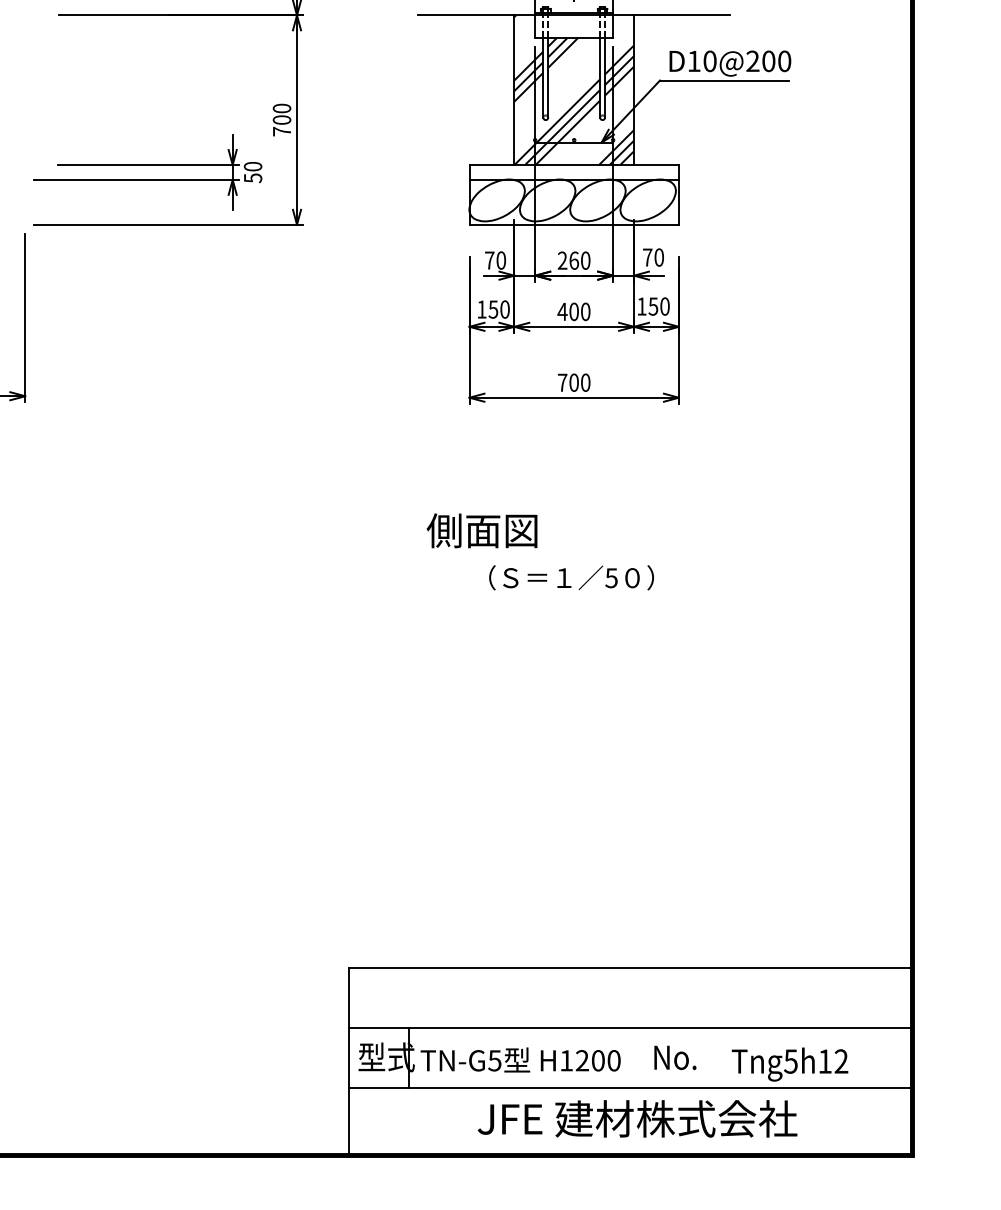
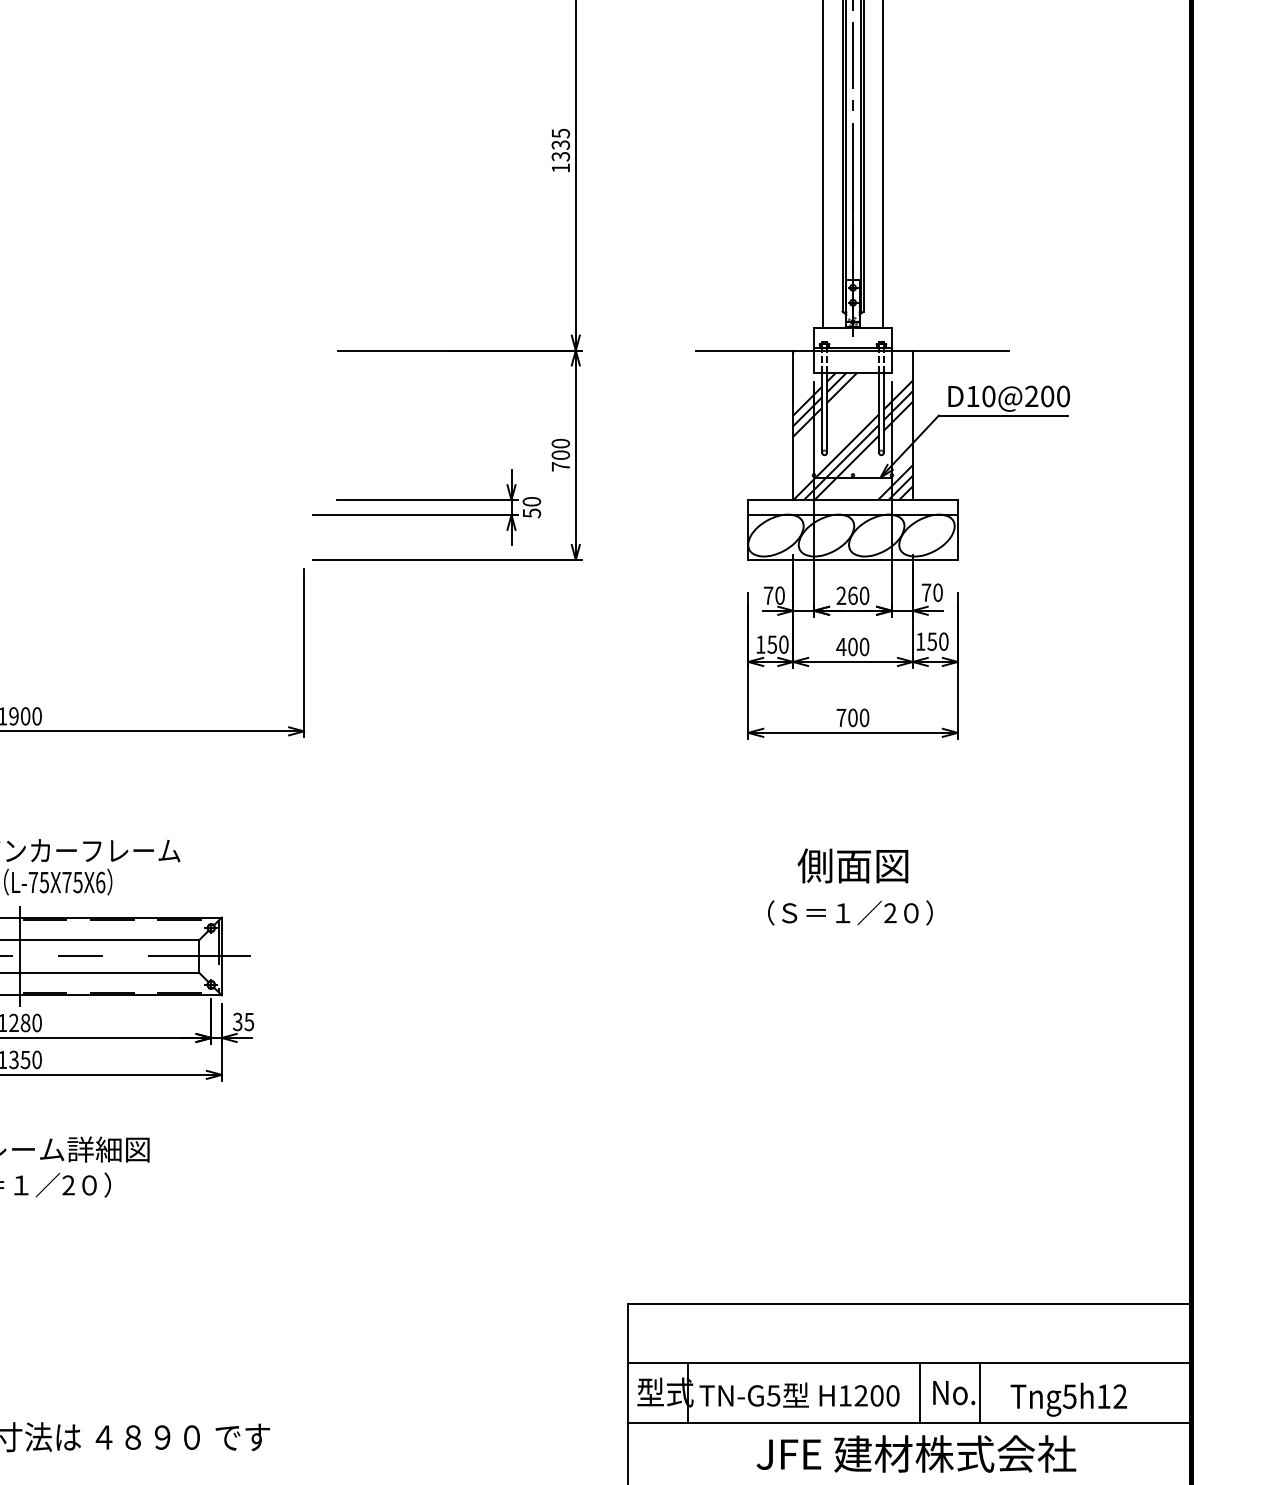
text: (481, 530) -> (852, 865), moved
text: (611, 578) -> (890, 913), 5 -> 2
line: (641, 1058) -> (920, 1393), added
line: (701, 1058) -> (980, 1393), added

